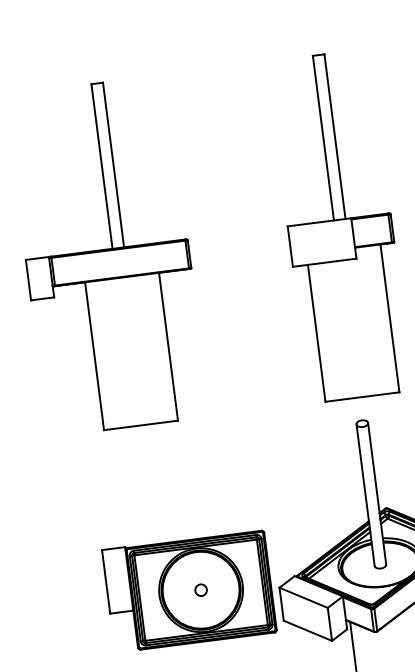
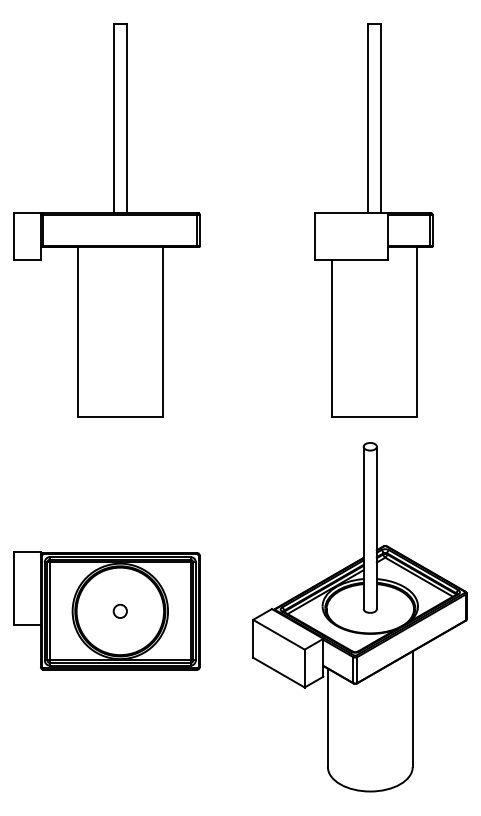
part: (188, 590) -> (106, 610), moved

